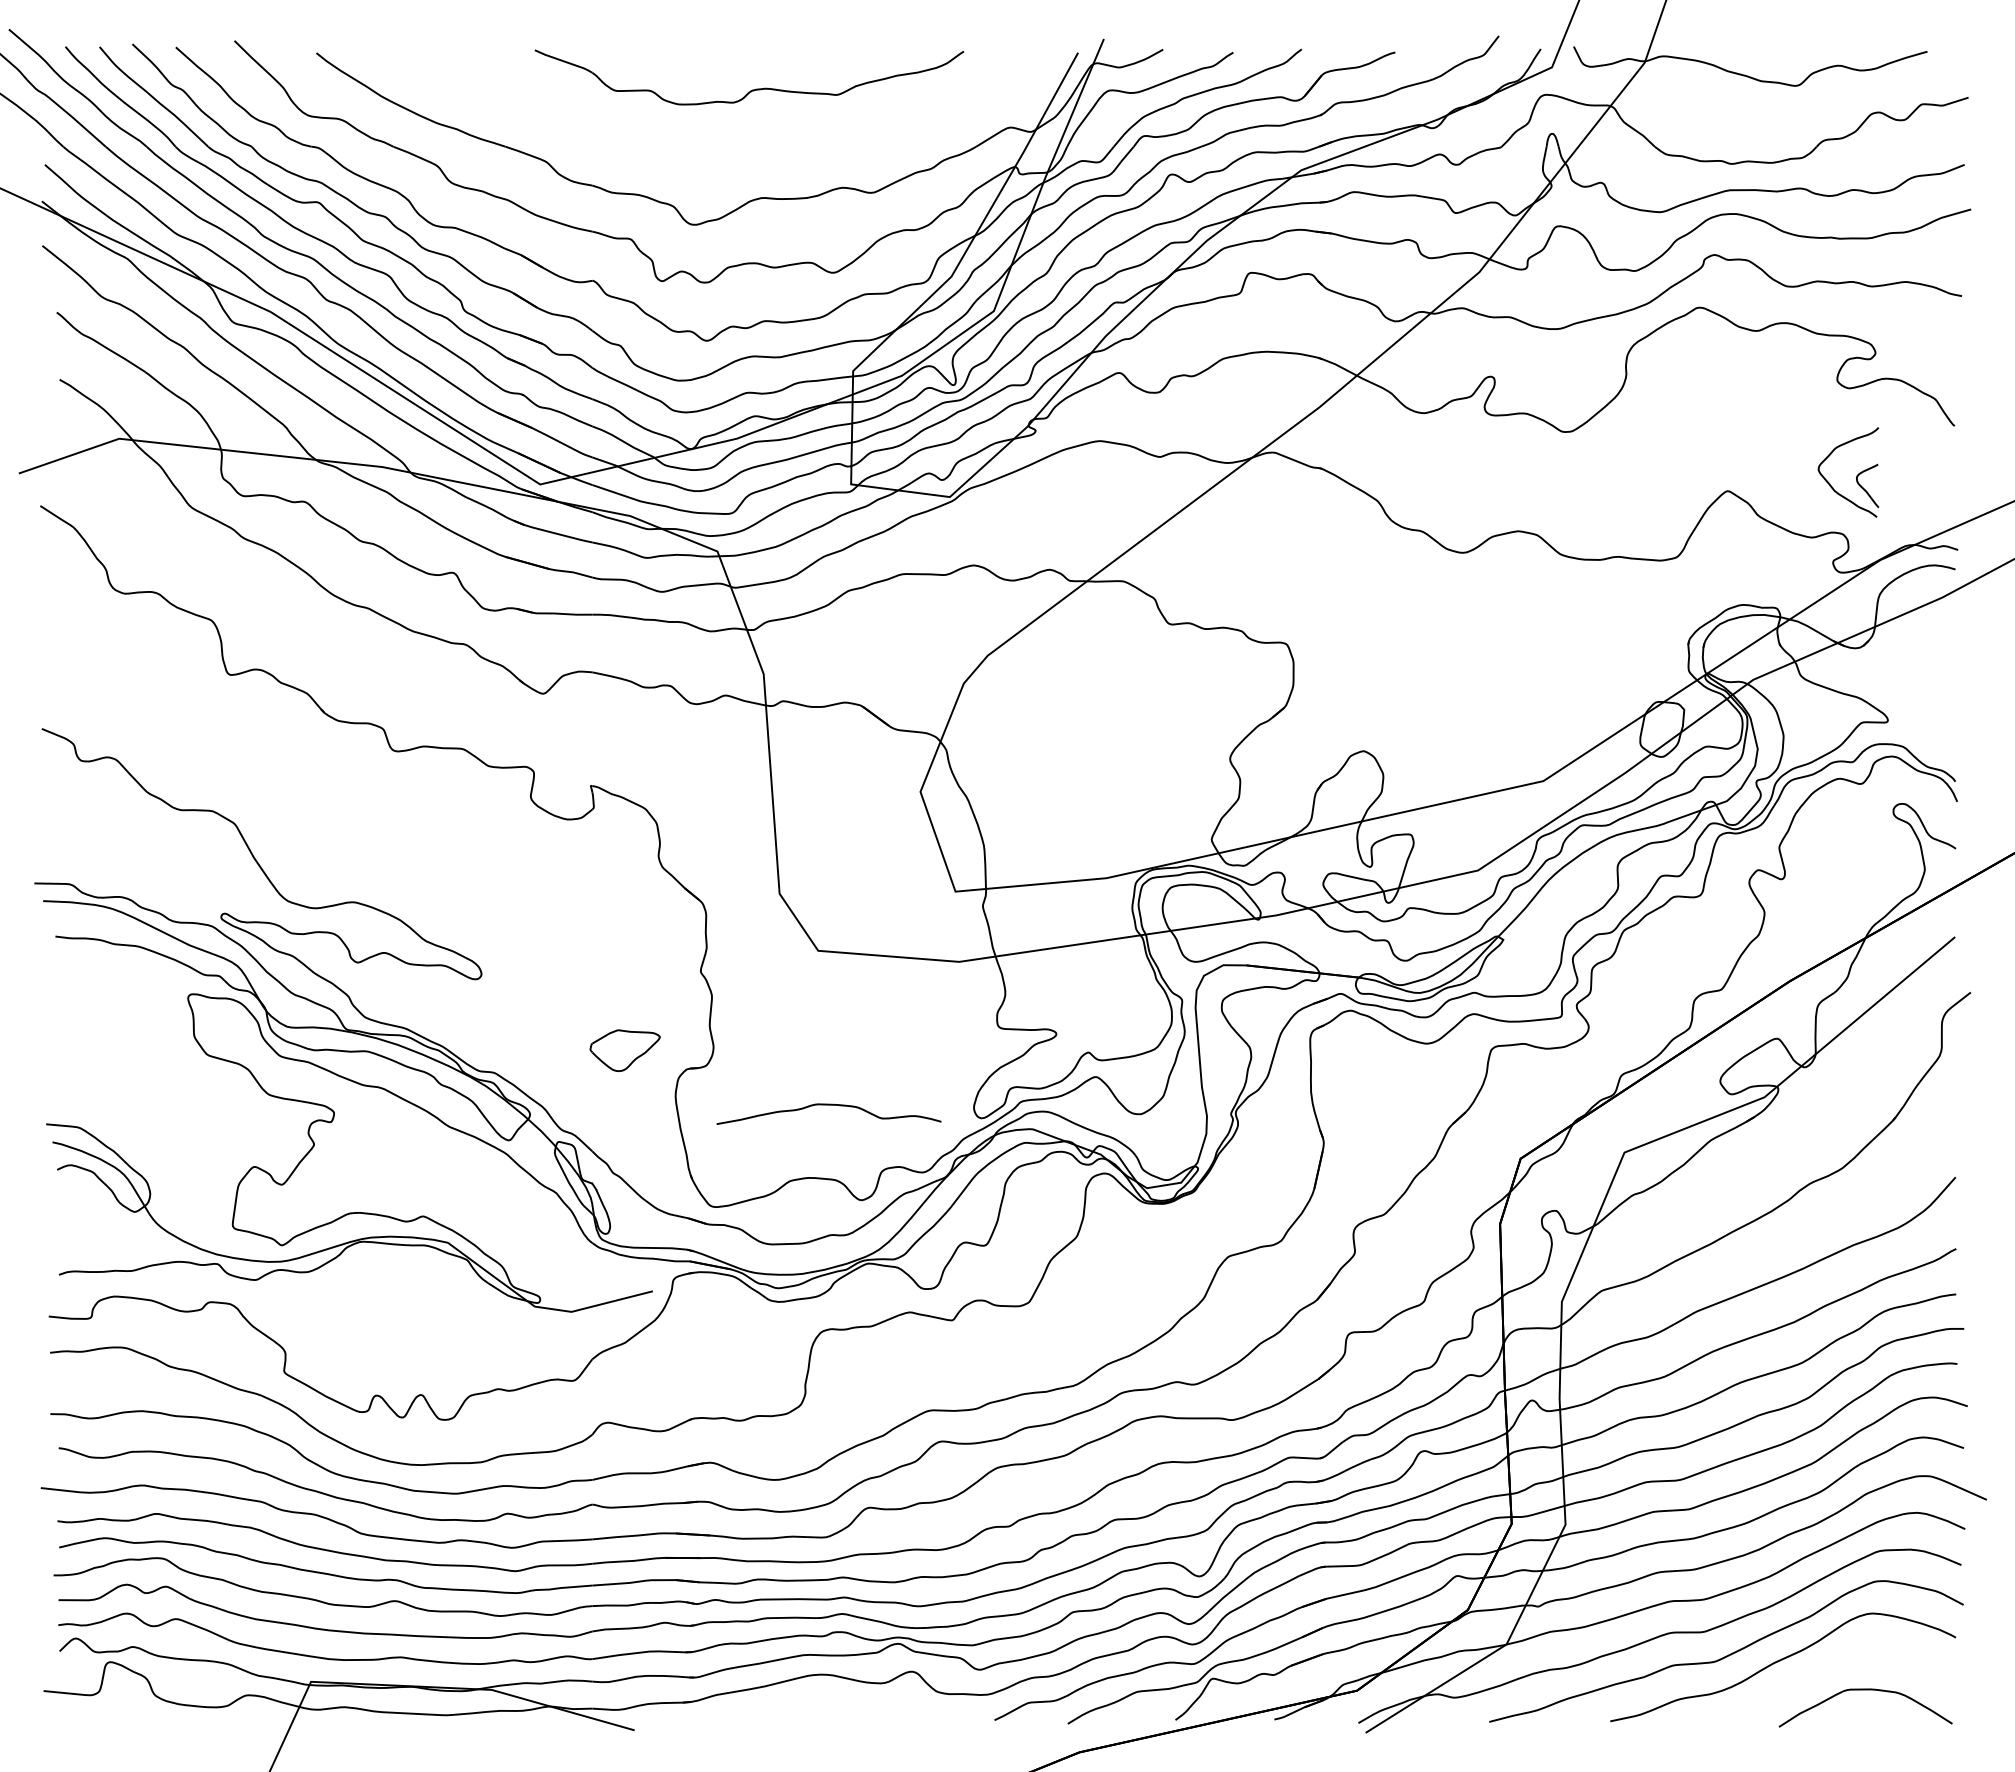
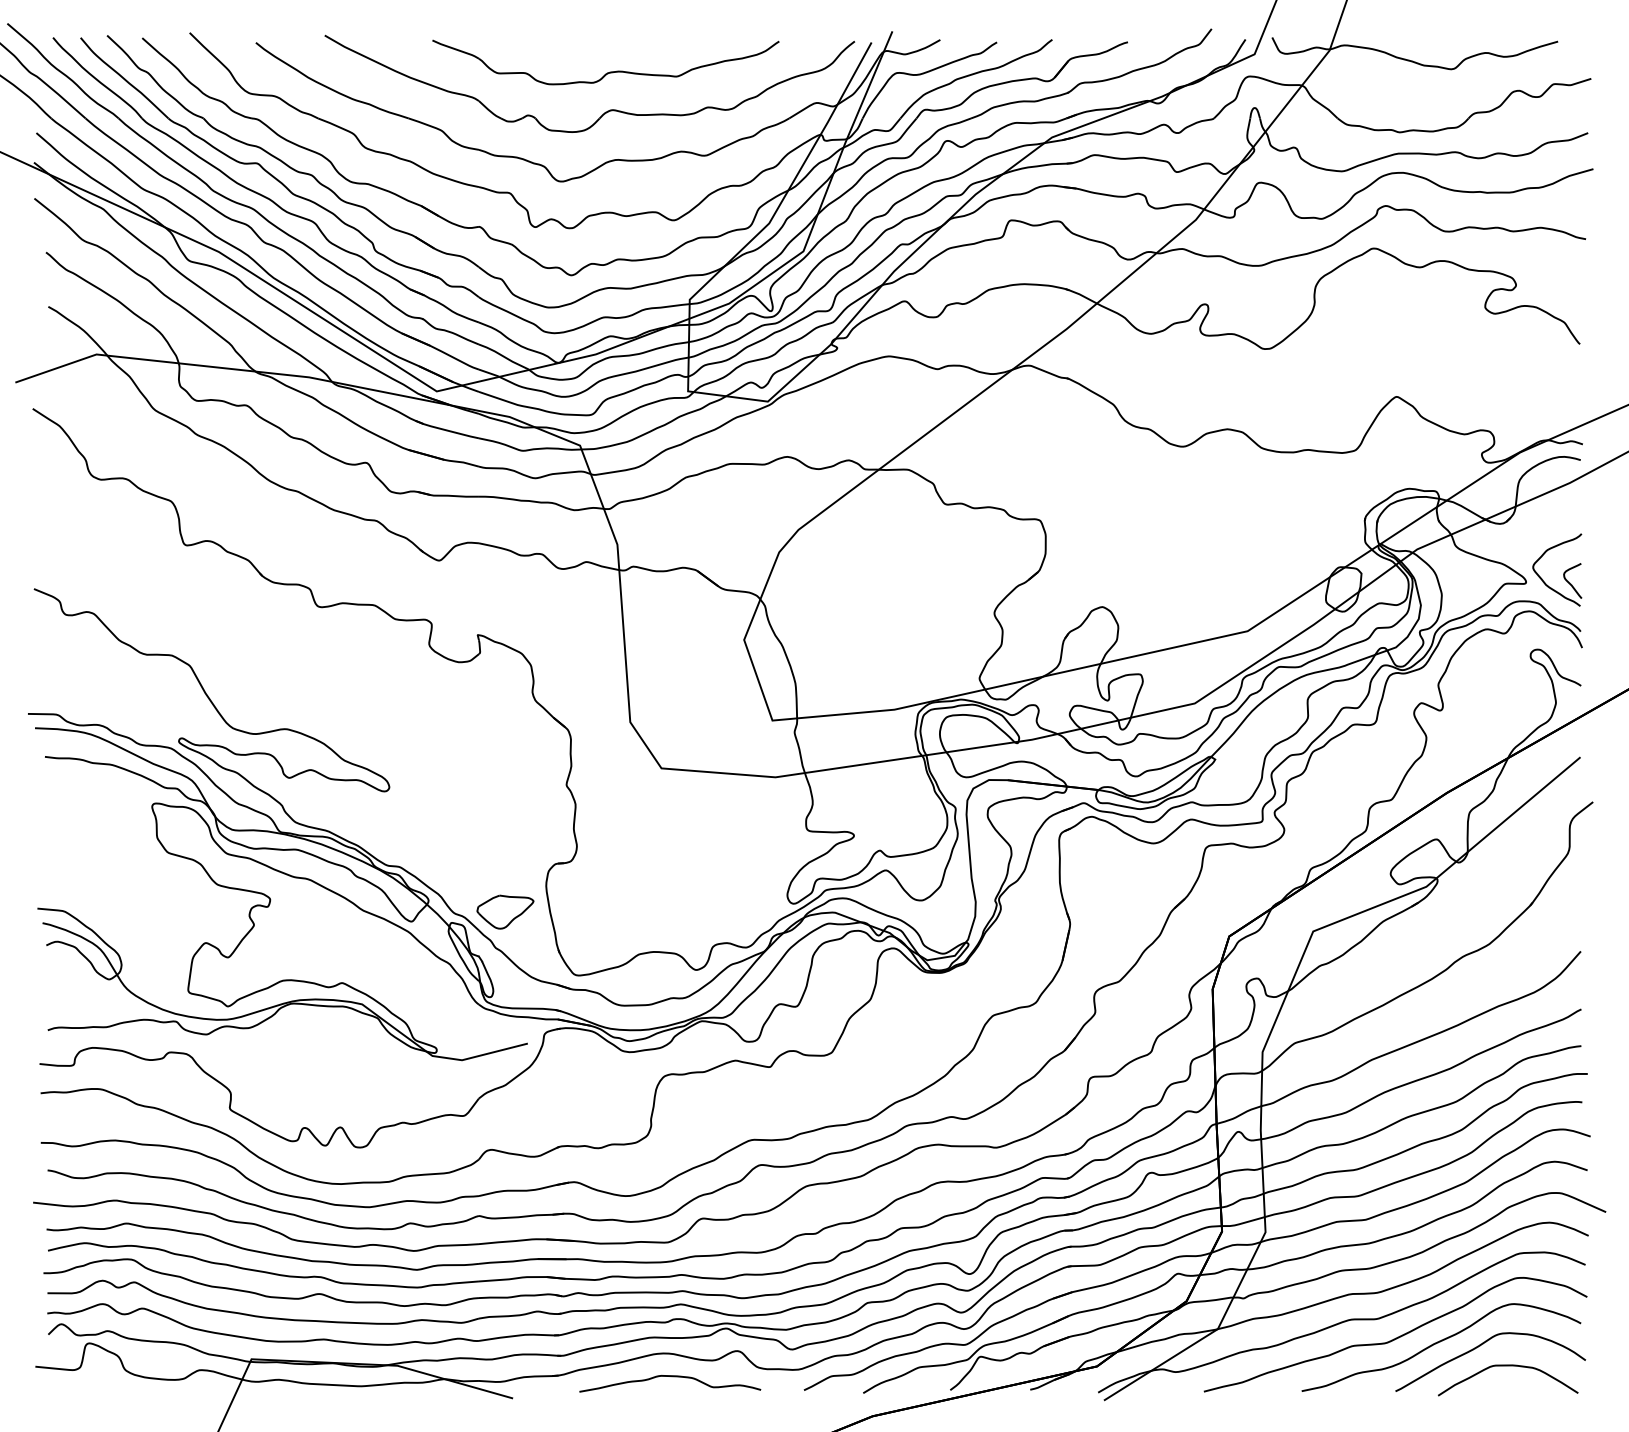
part: (747, 139) -> (604, 112), added
part: (1856, 475) -> (1563, 572), moved
part: (624, 1050) -> (504, 912), moved
curve: (828, 1105) -> (669, 1376), moved
curve: (1833, 1664) -> (1482, 1345), added

